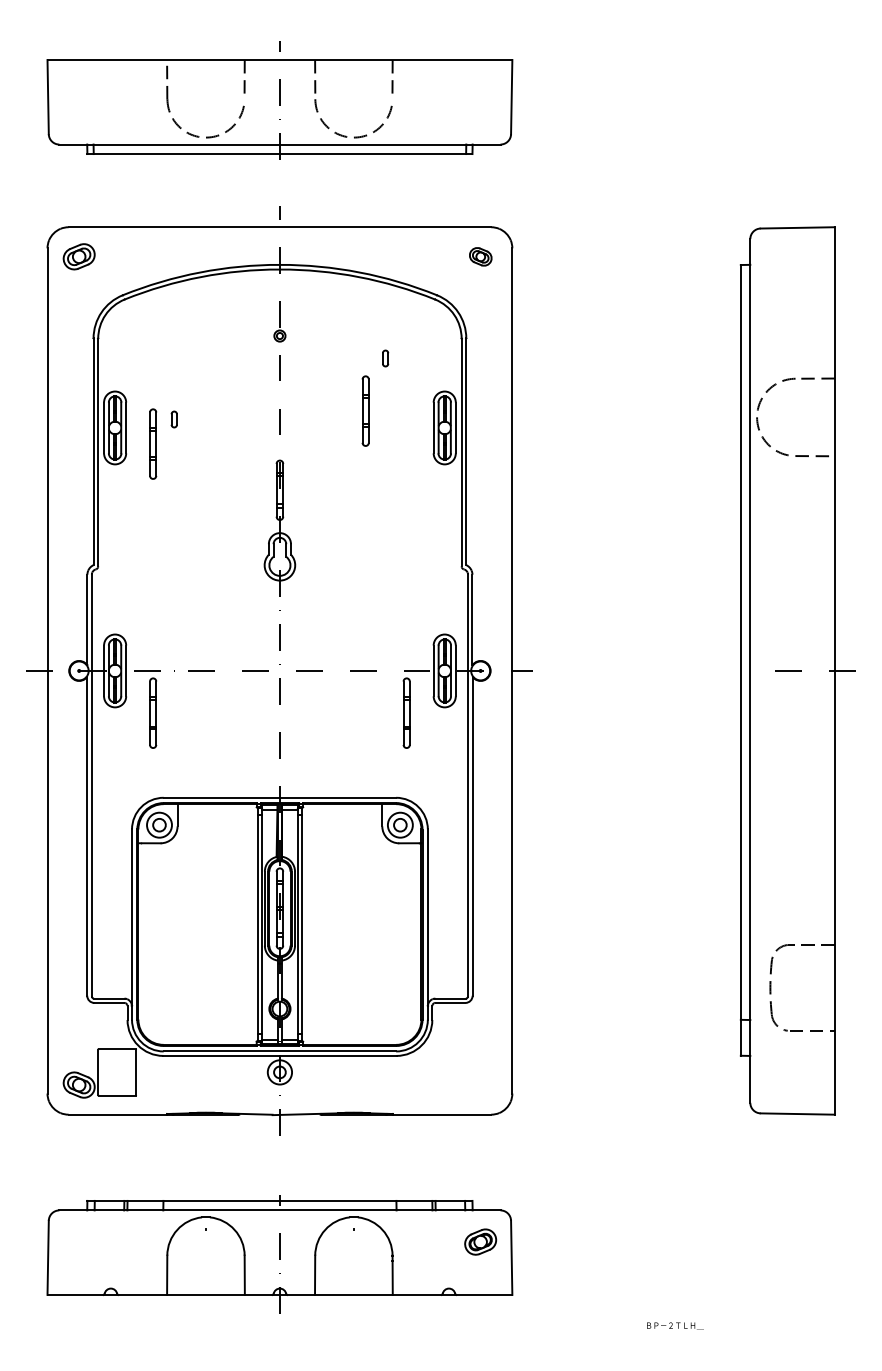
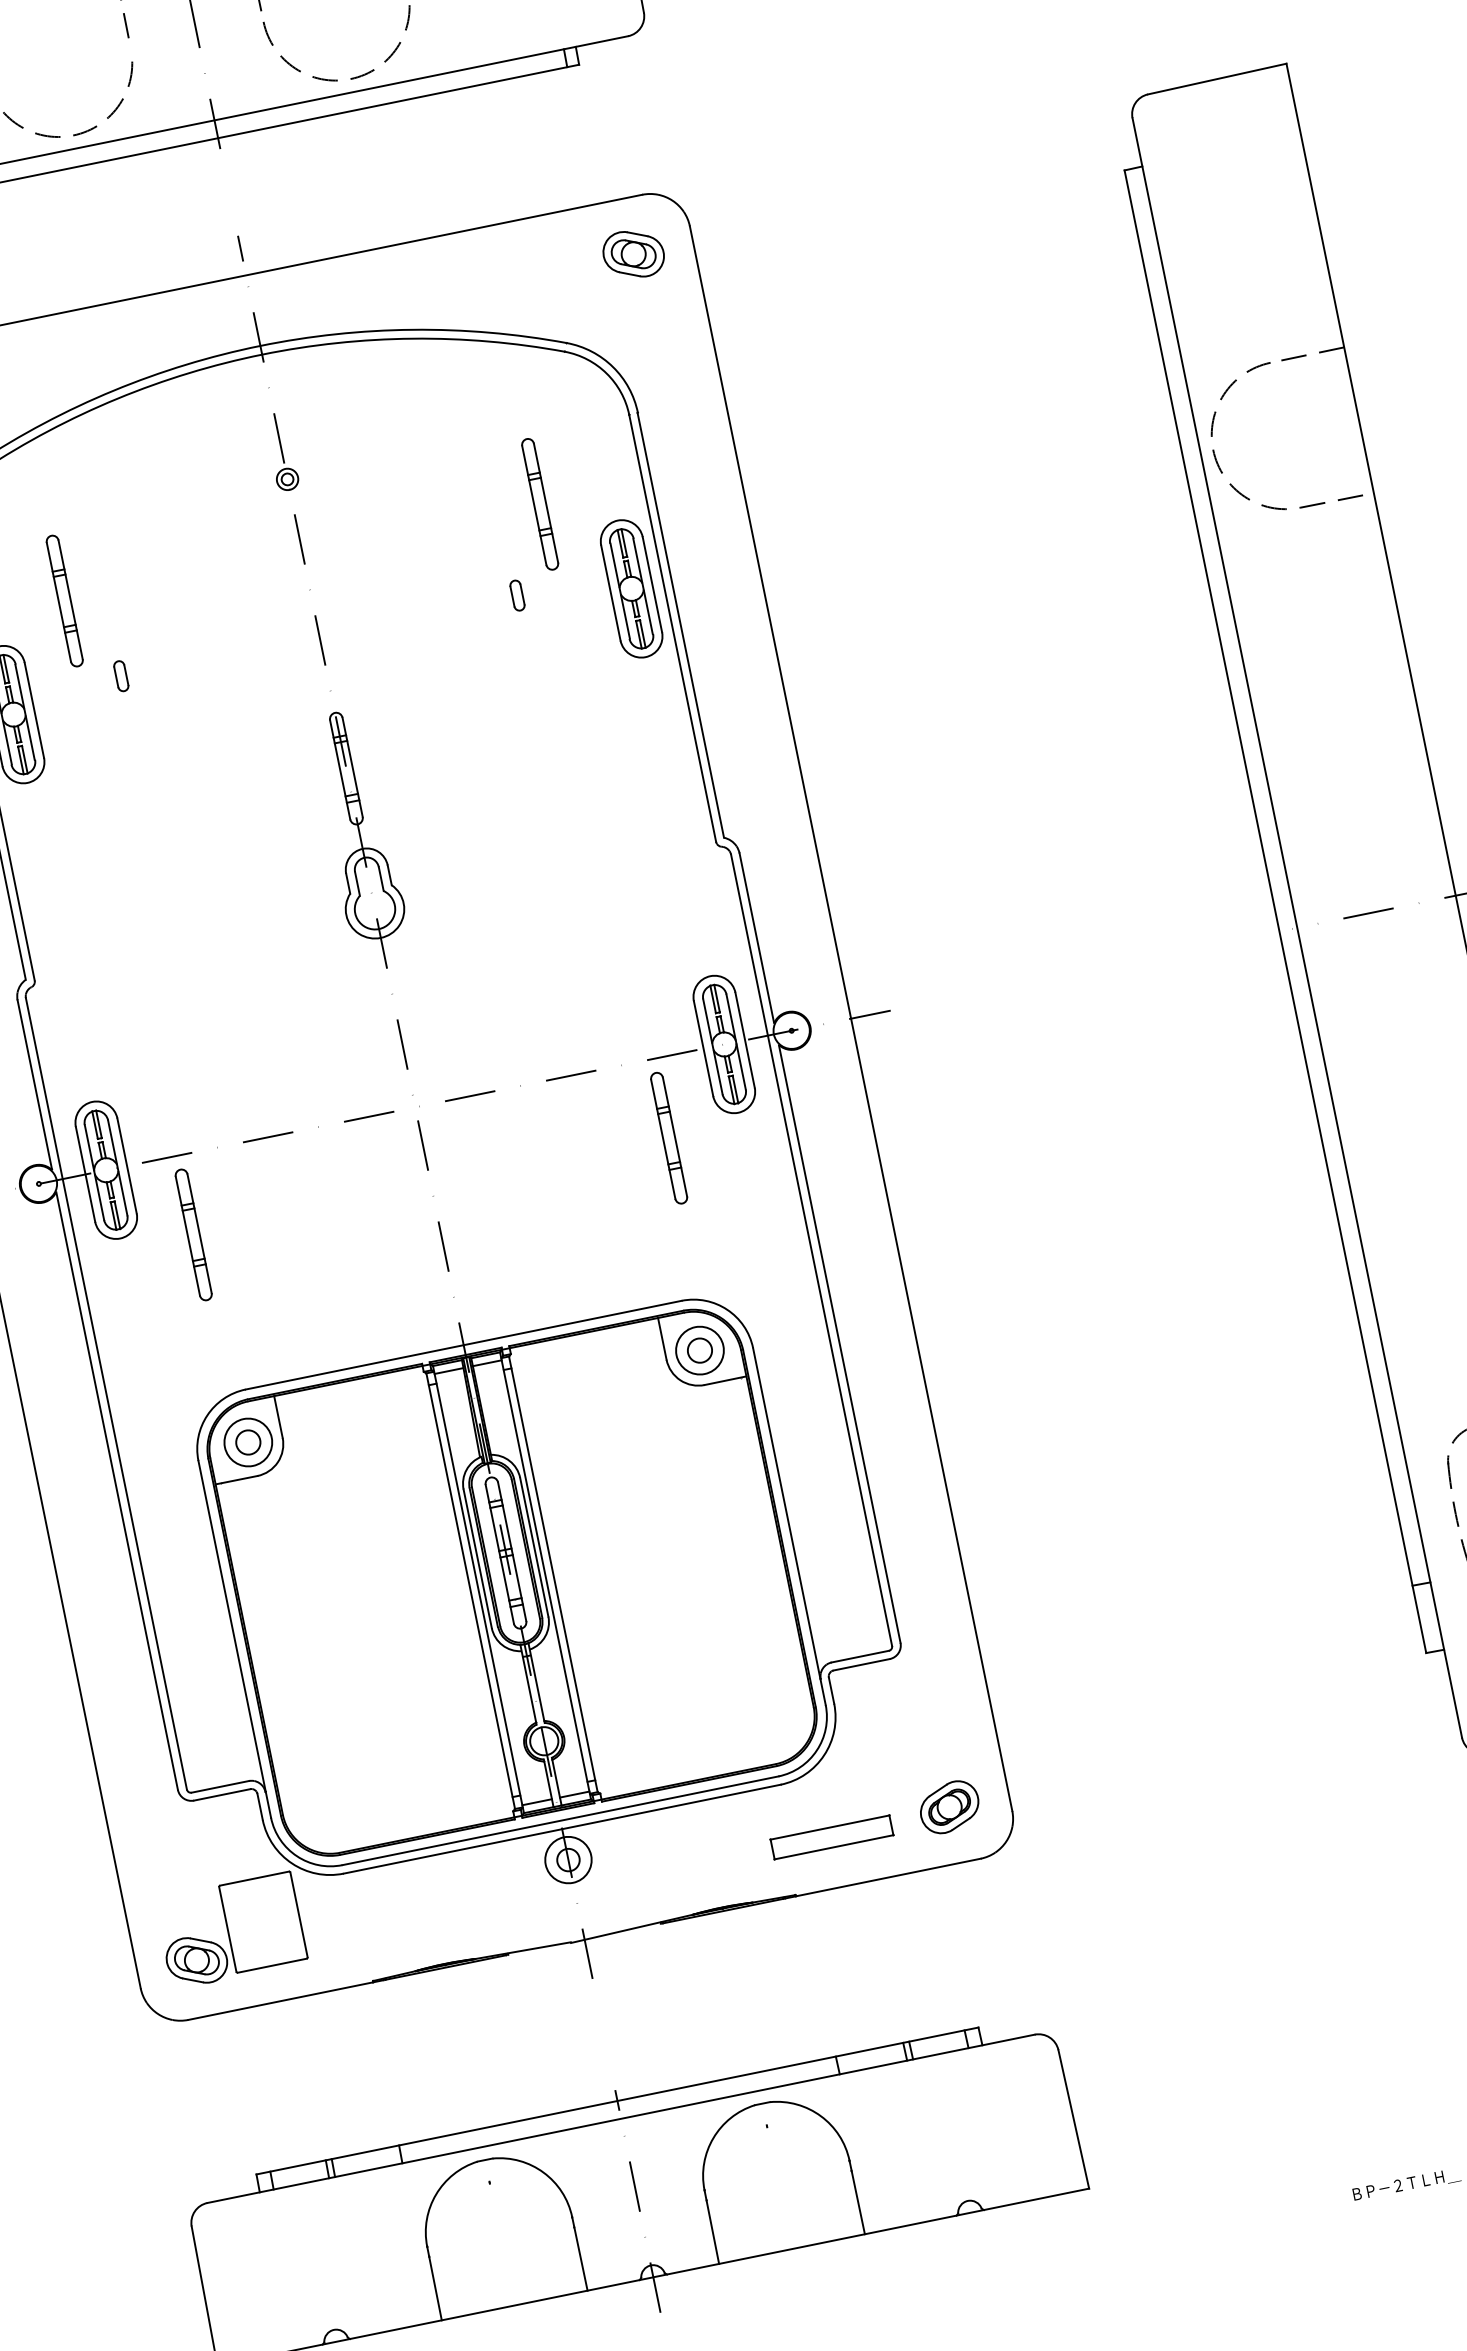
part: (480, 256) -> (633, 253), size x1.43
part: (385, 358) -> (517, 595), moved
part: (365, 410) -> (539, 503), moved
part: (153, 443) -> (65, 599), moved
part: (416, 1087) -> (830, 1836), added
part: (480, 1241) -> (949, 1806), moved

